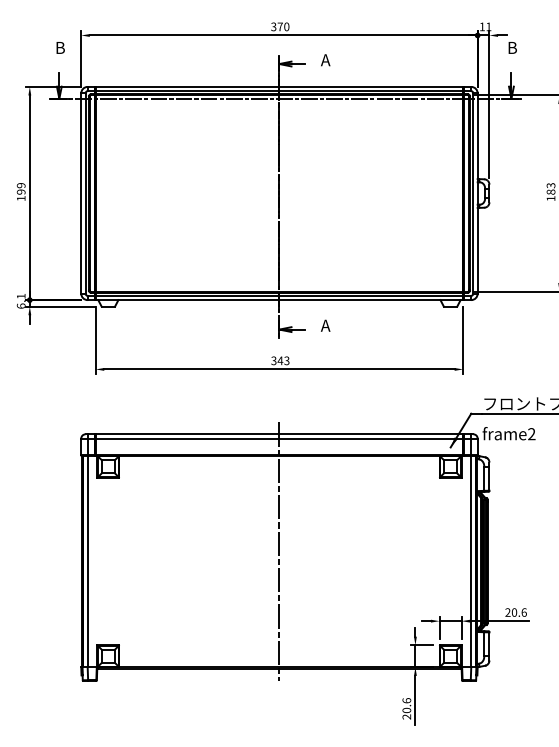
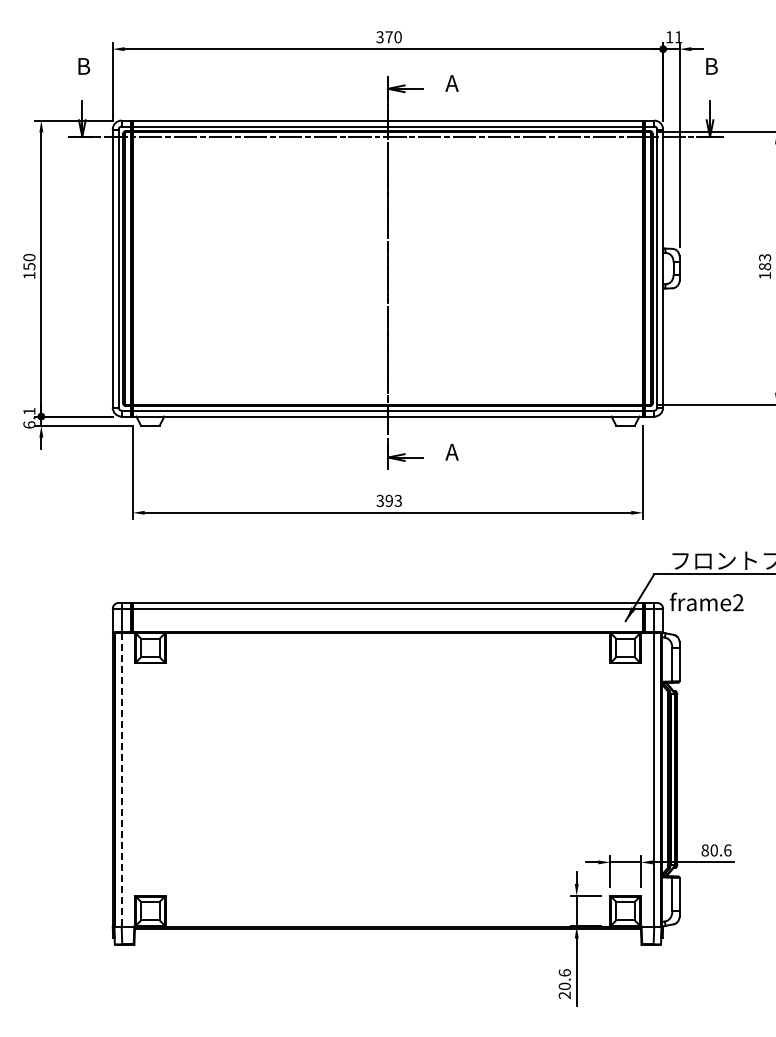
text: (21, 189) -> (29, 262), 199 -> 150
text: (280, 360) -> (389, 500), 343 -> 393
line: (279, 551) -> (387, 765), removed
line: (88, 561) -> (122, 779), solid -> dashed
text: (507, 612) -> (704, 850), 20.6 -> 80.6

